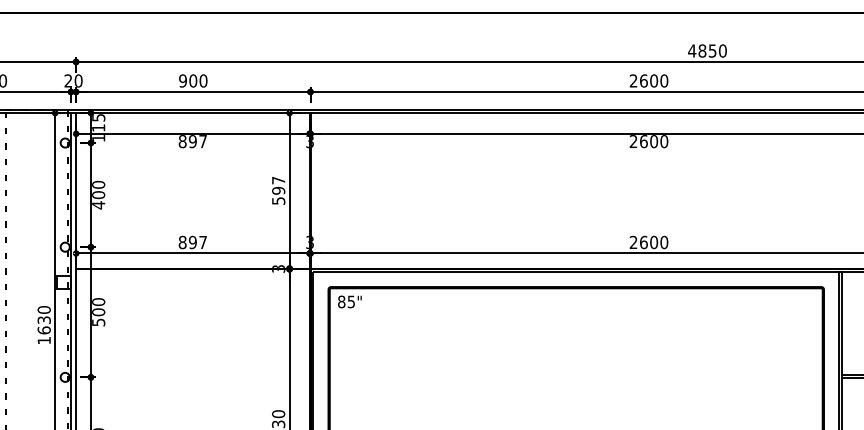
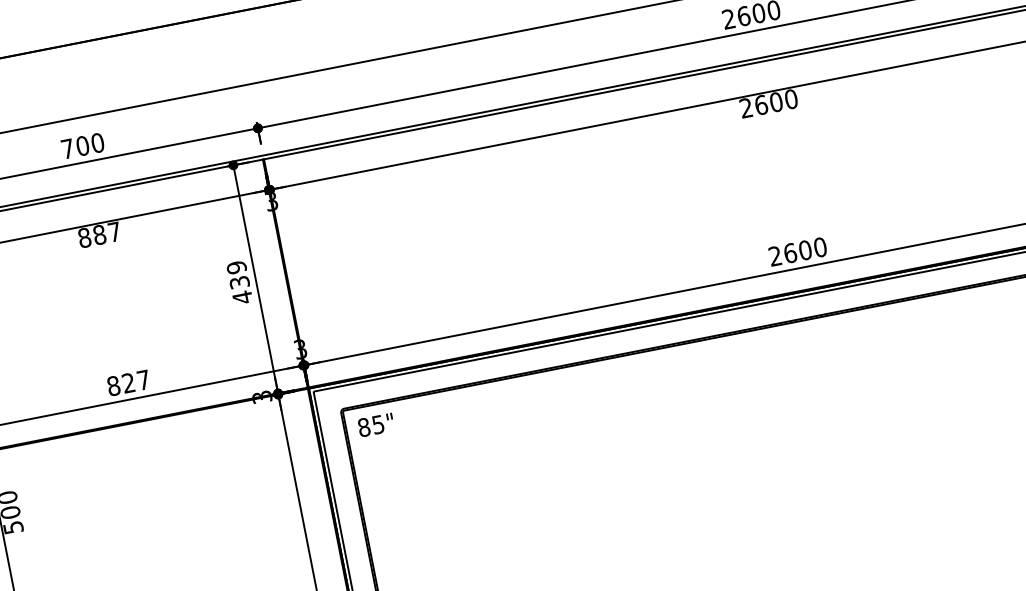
text: (182, 80) -> (66, 148), 900 -> 700
text: (192, 141) -> (99, 235), 897 -> 887
text: (278, 190) -> (239, 282), 597 -> 439
text: (192, 242) -> (128, 383), 897 -> 827

